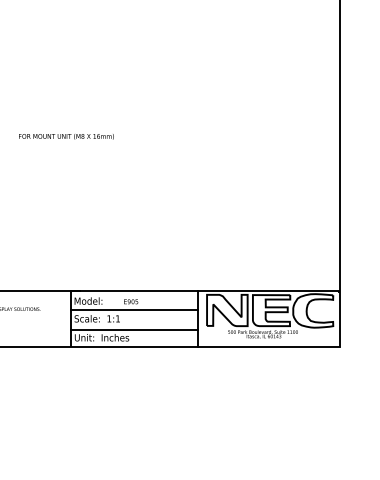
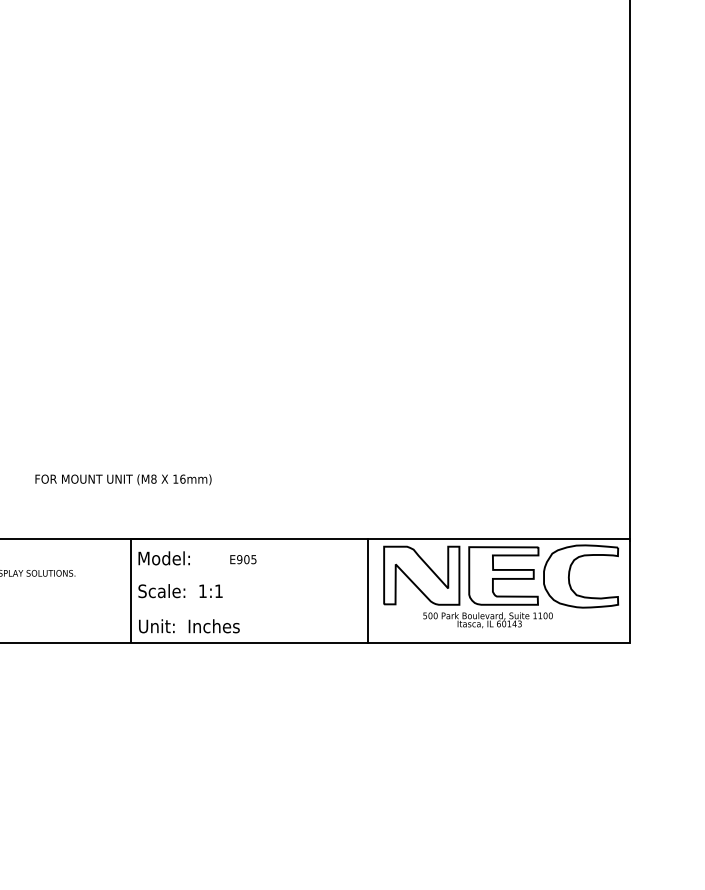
text: (66, 136) -> (123, 479), moved
line: (134, 310) -> (249, 575), removed
line: (134, 329) -> (249, 610), removed

